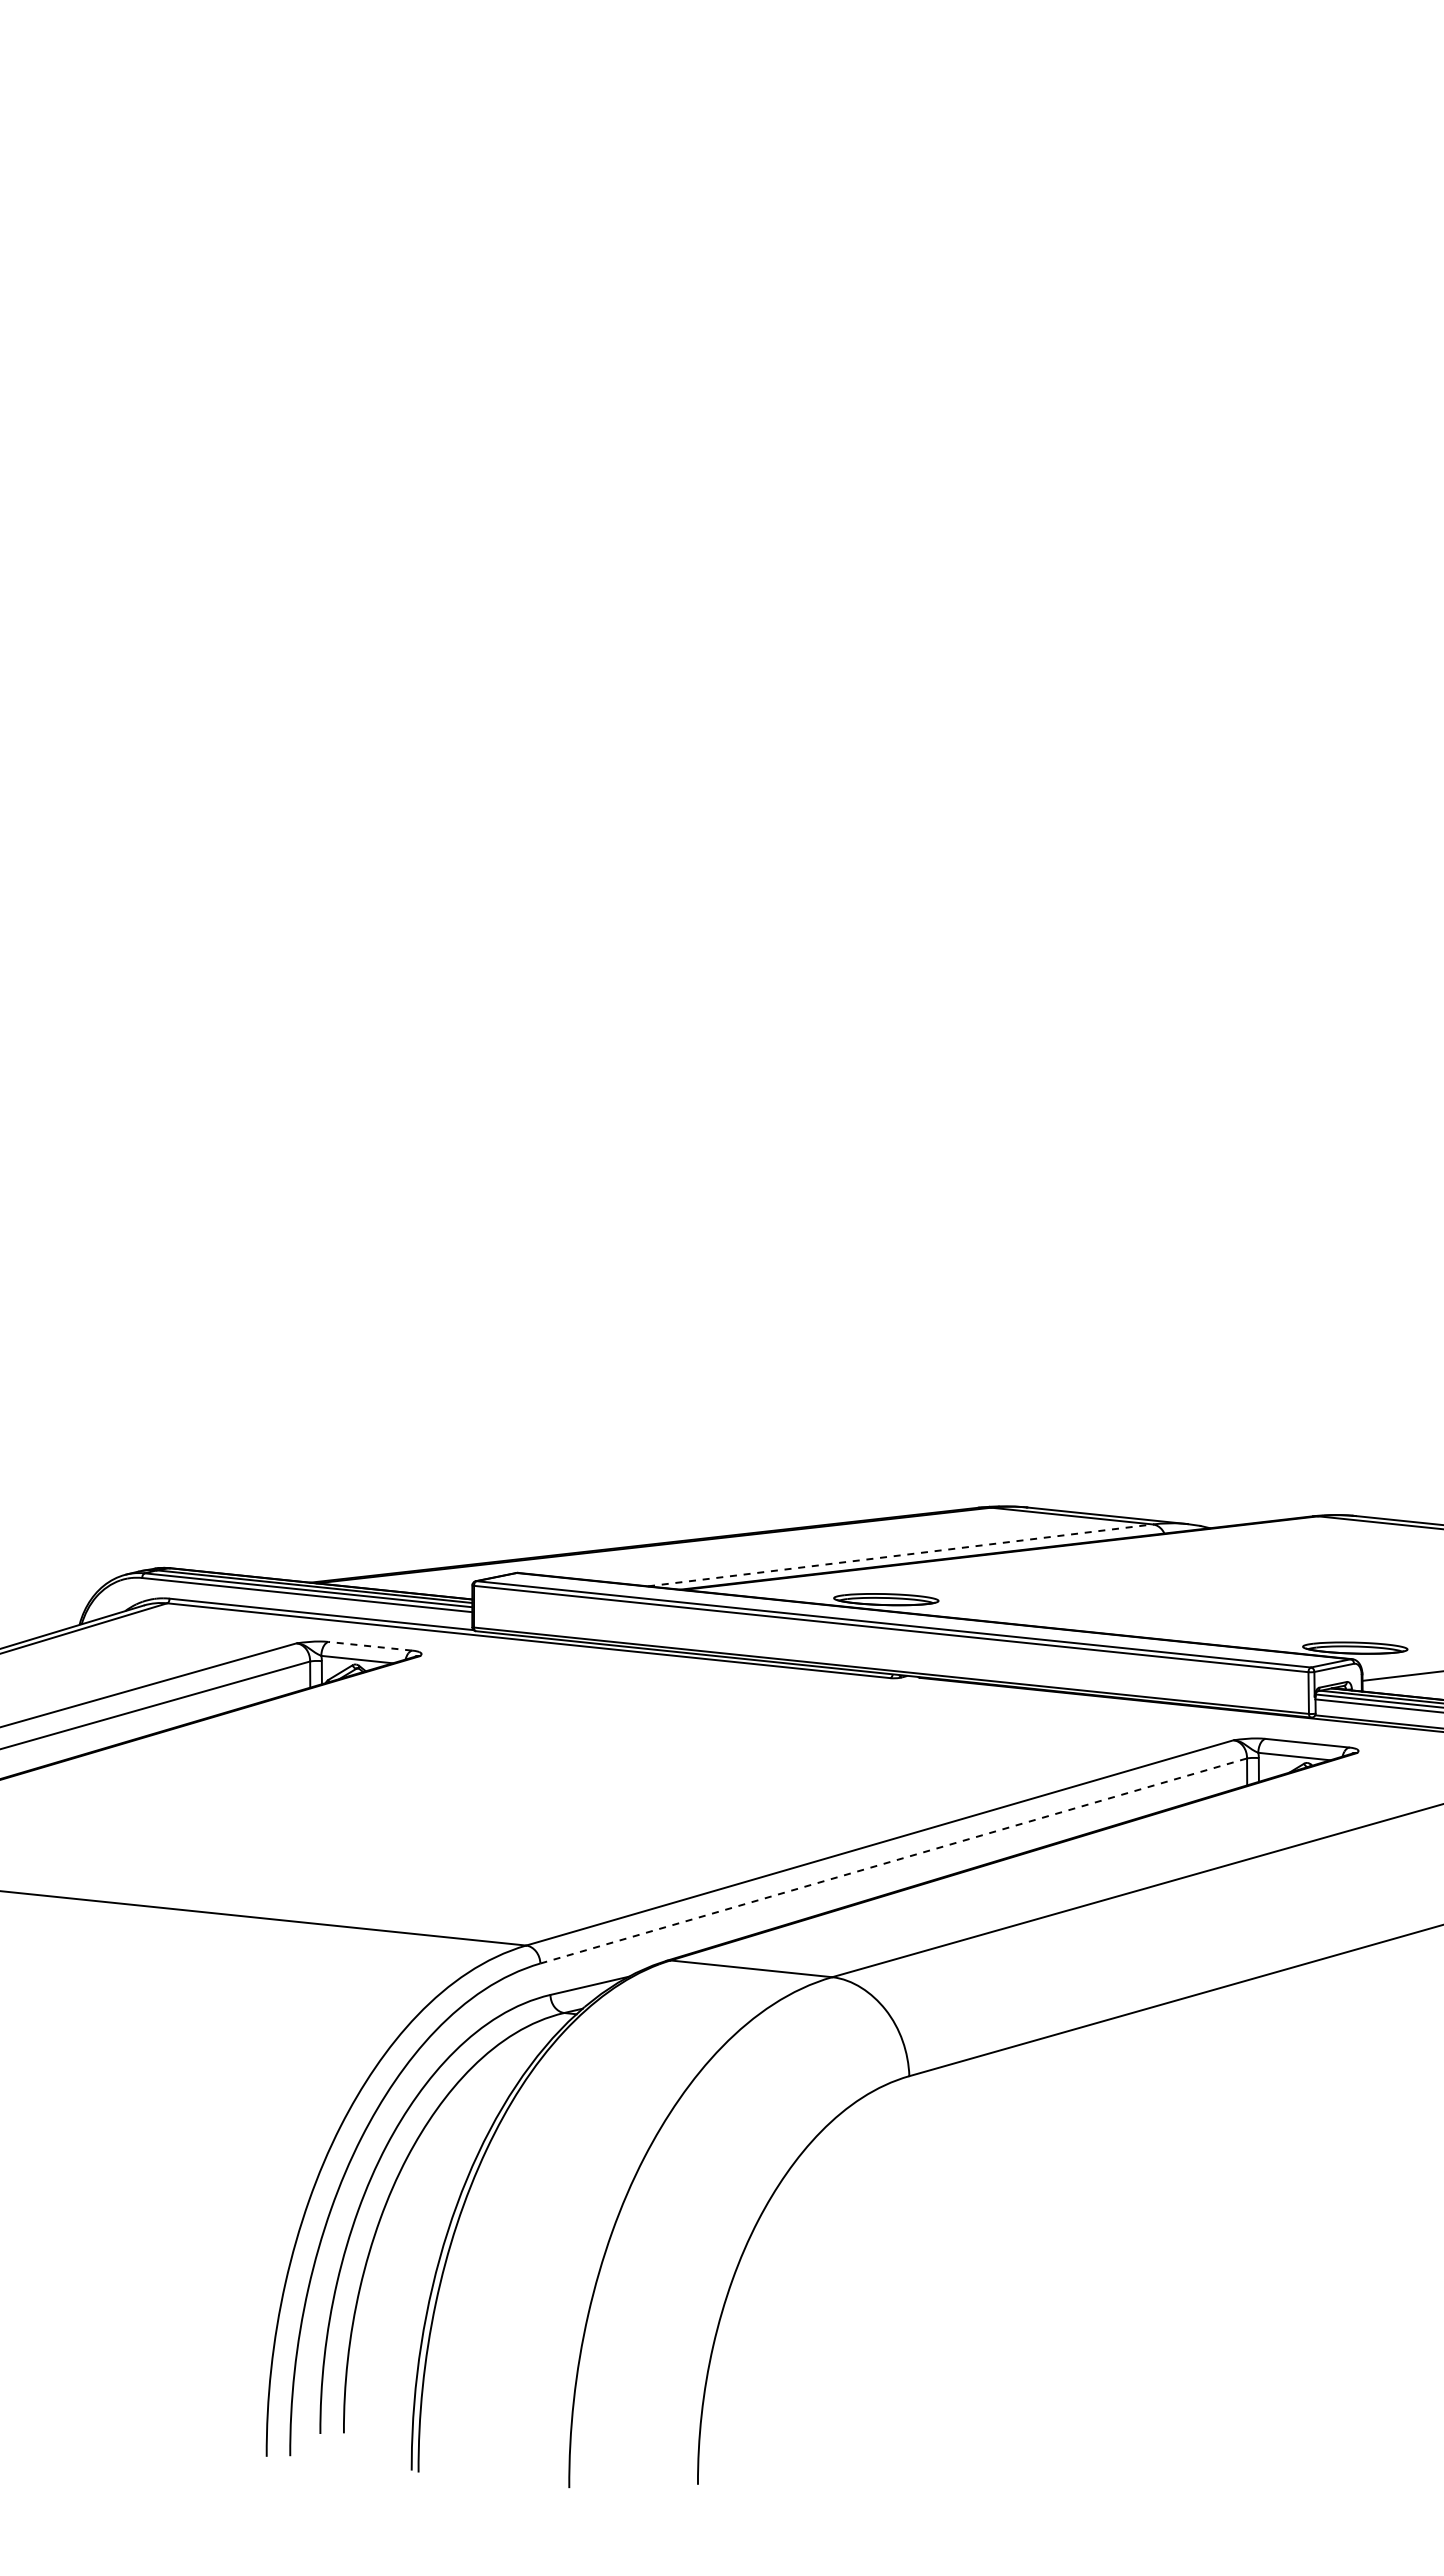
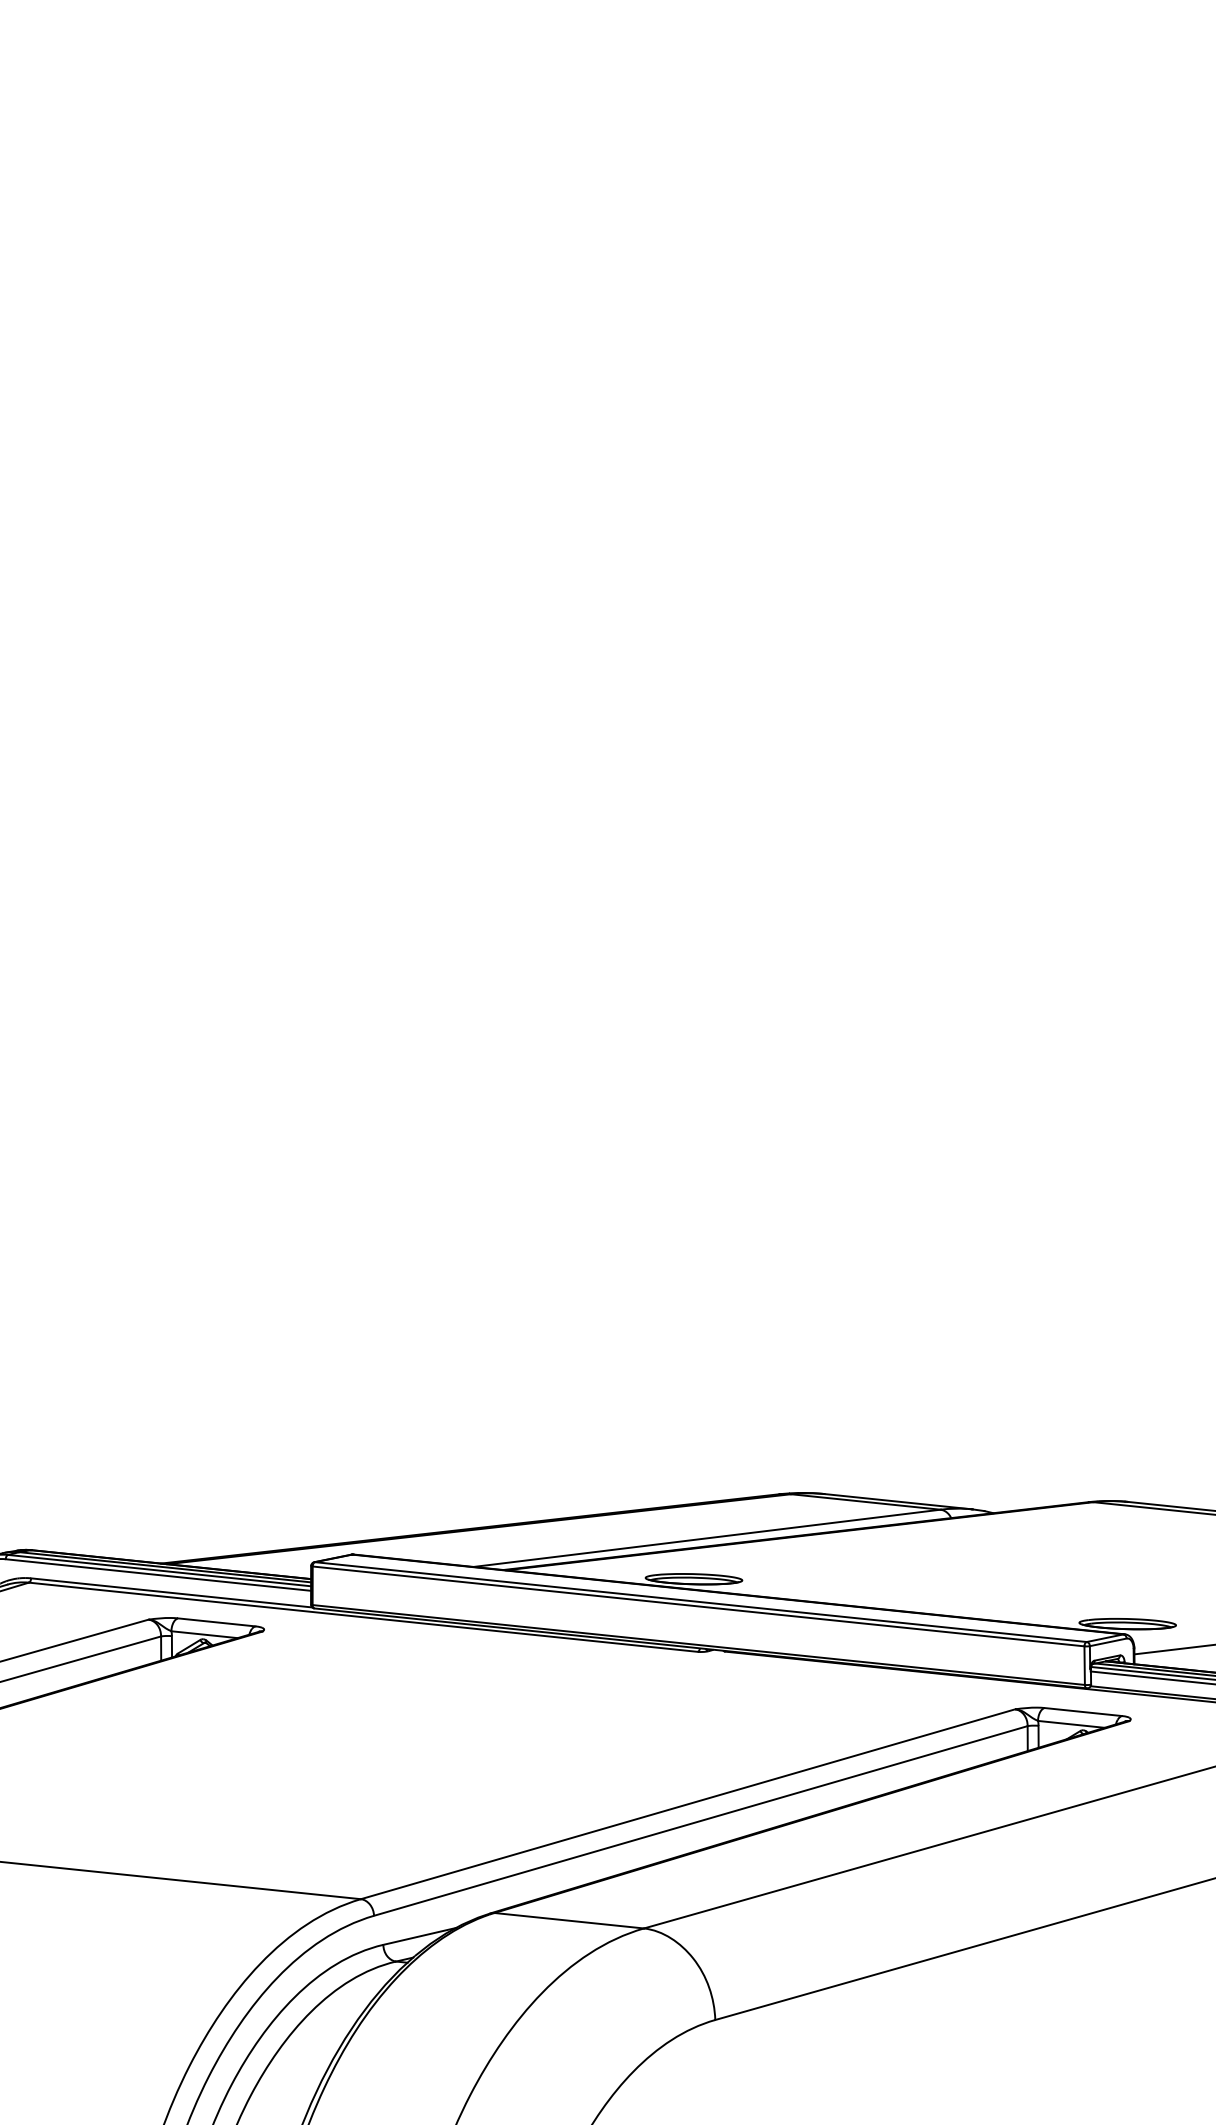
line: (901, 1555) -> (708, 1538), dashed -> solid
line: (369, 1646) -> (215, 1622), dashed -> solid
line: (893, 1860) -> (700, 1820), dashed -> solid

